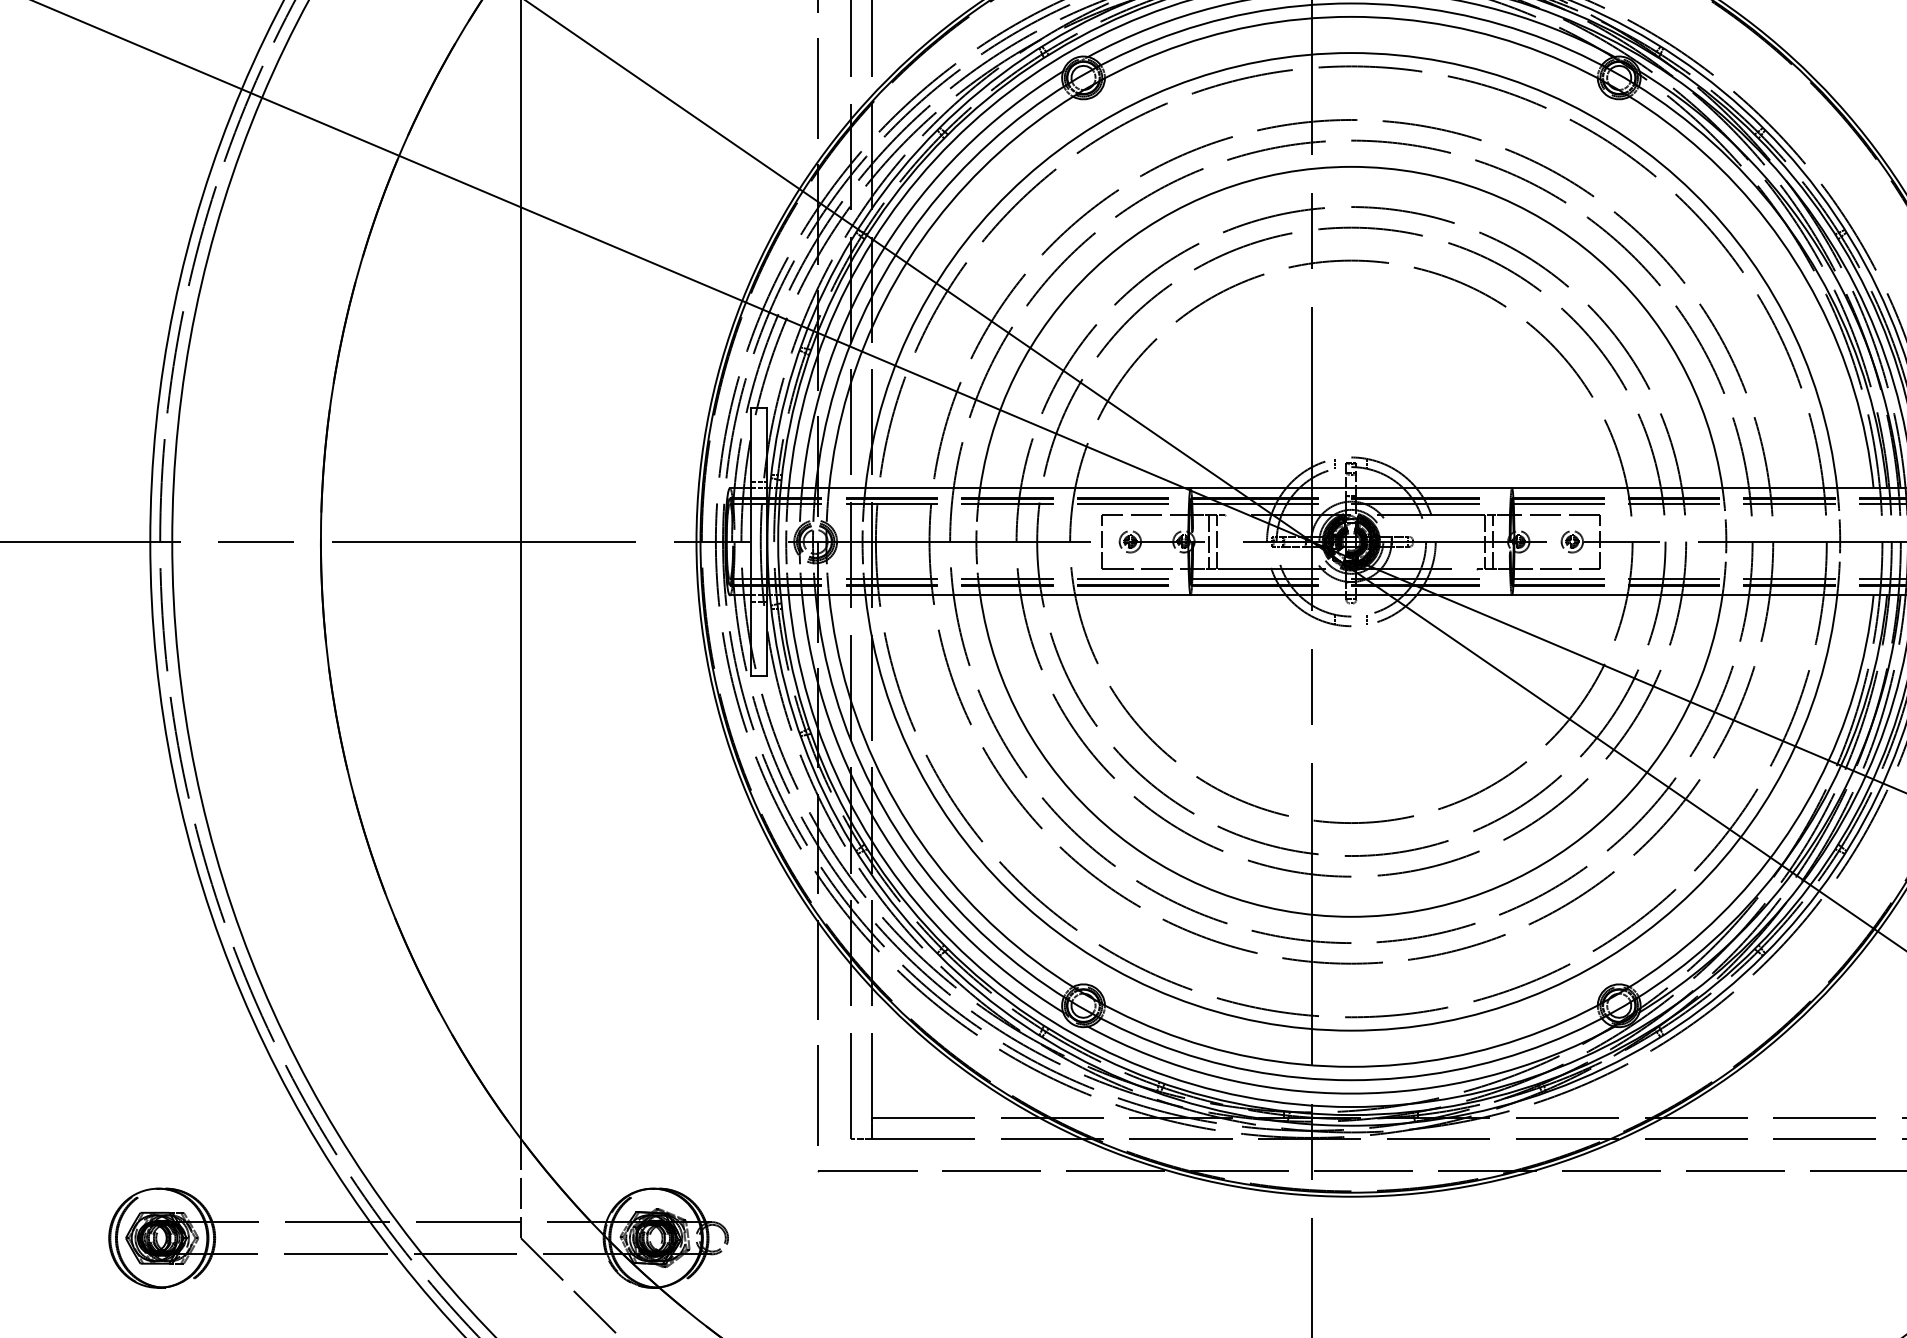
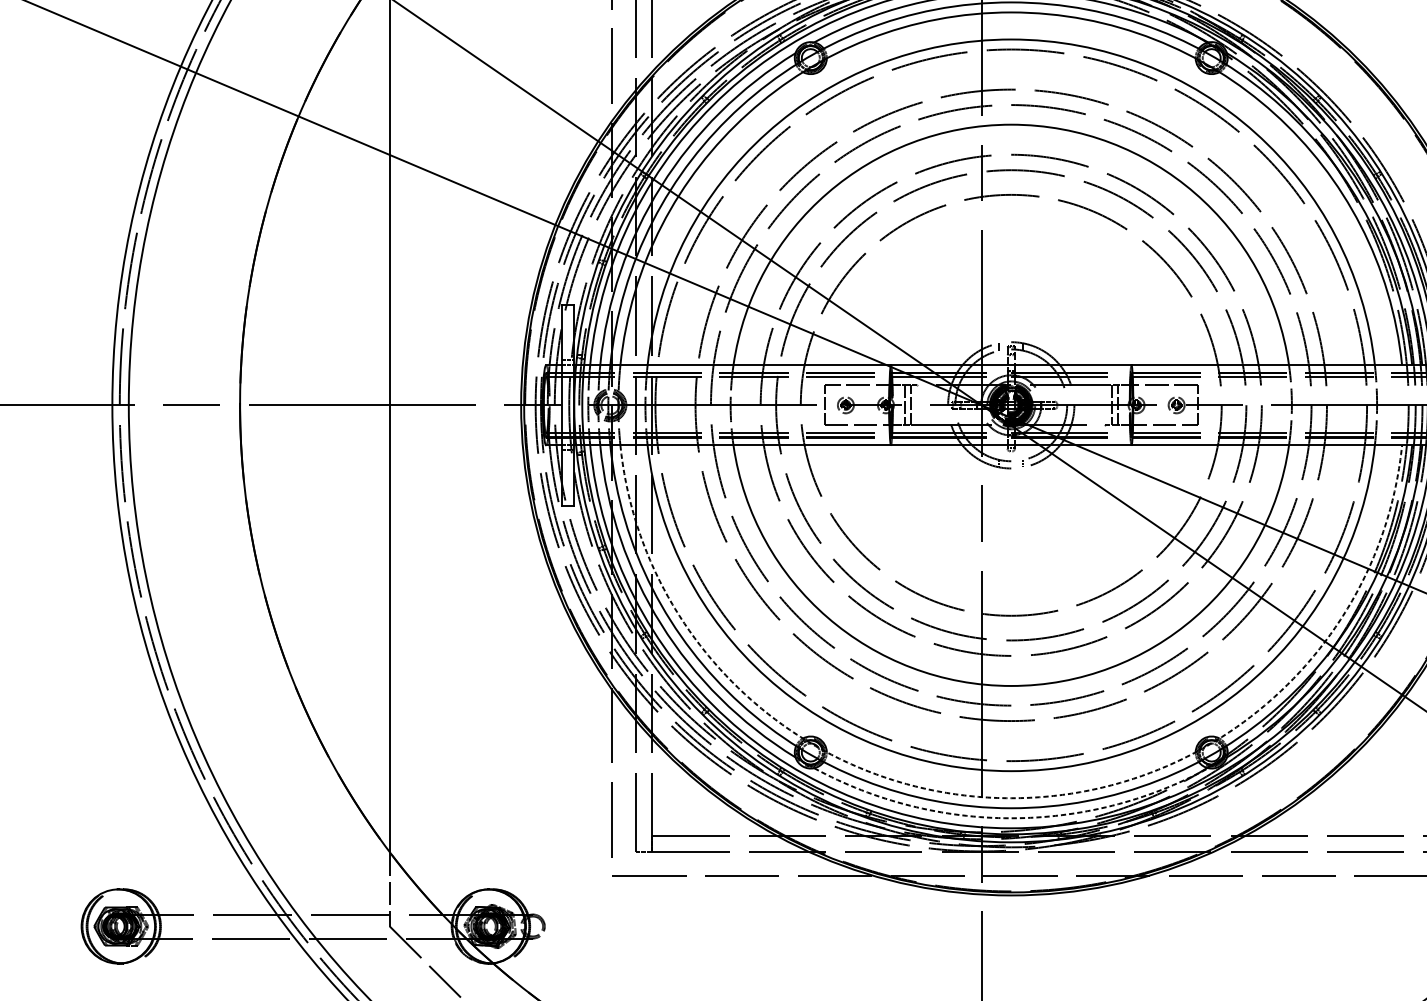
arc: (1351, 1066) -> (1011, 797), solid -> dashed
arc: (1351, 1093) -> (1011, 818), solid -> dashed

